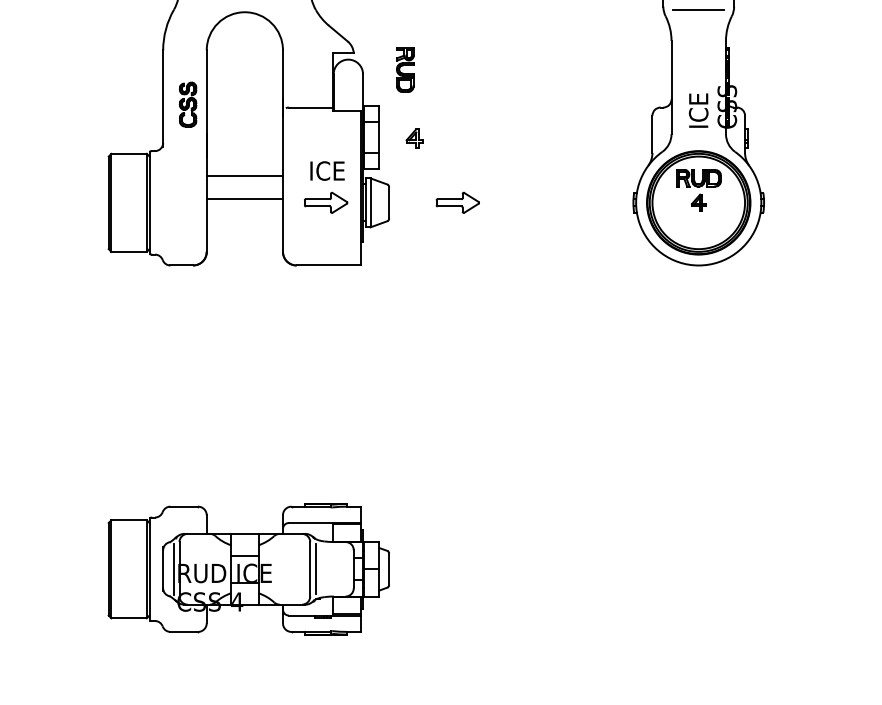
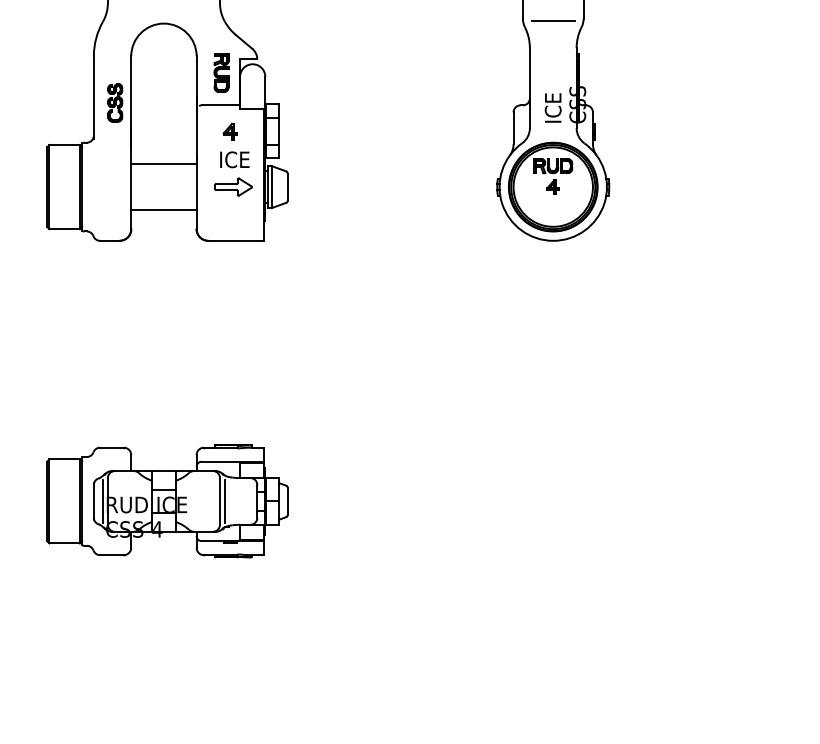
part: (405, 69) -> (221, 72), moved
part: (413, 138) -> (229, 131), moved
line: (244, 198) -> (163, 210), moved
part: (457, 202) -> (346, 186), removed

